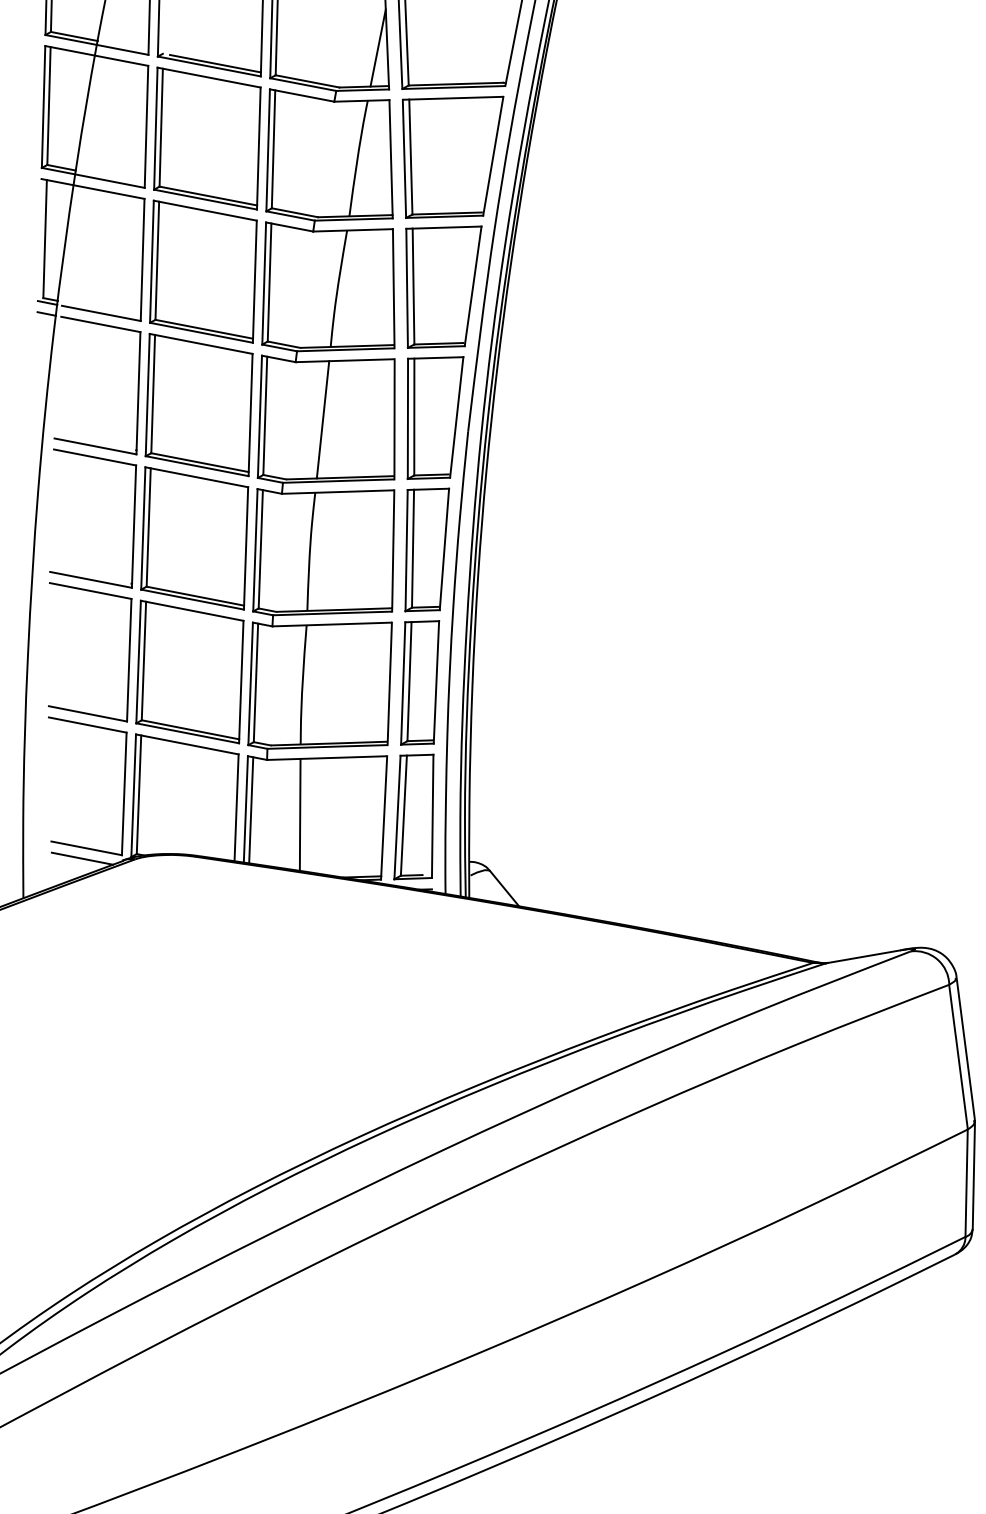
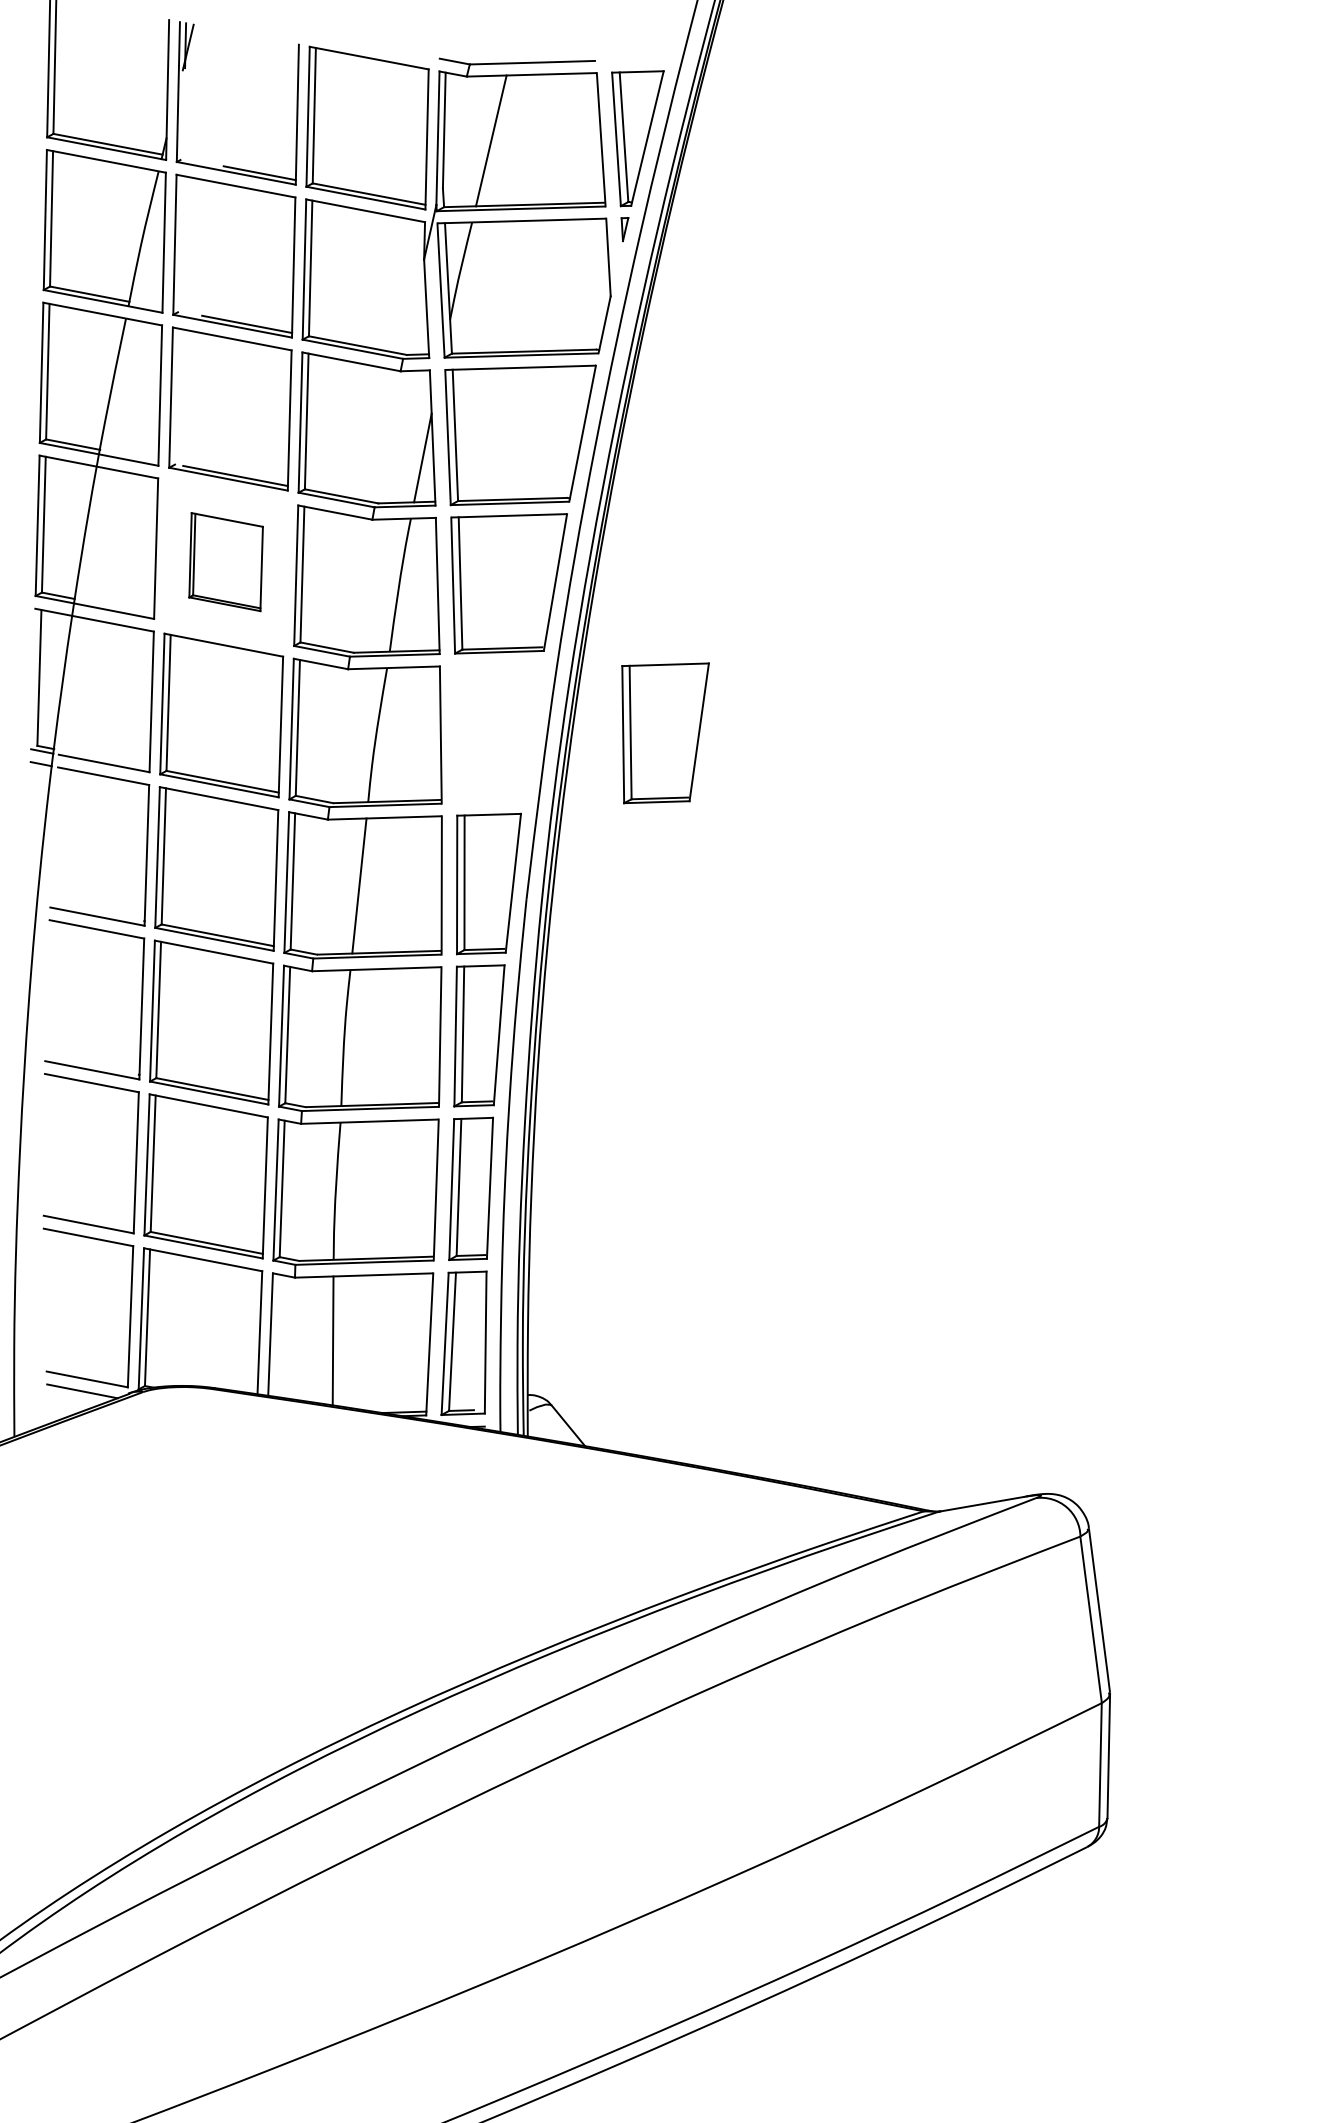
part: (206, 137) -> (225, 561), size x0.6
part: (443, 287) -> (665, 733), moved
line: (251, 810) -> (276, 1335), removed

